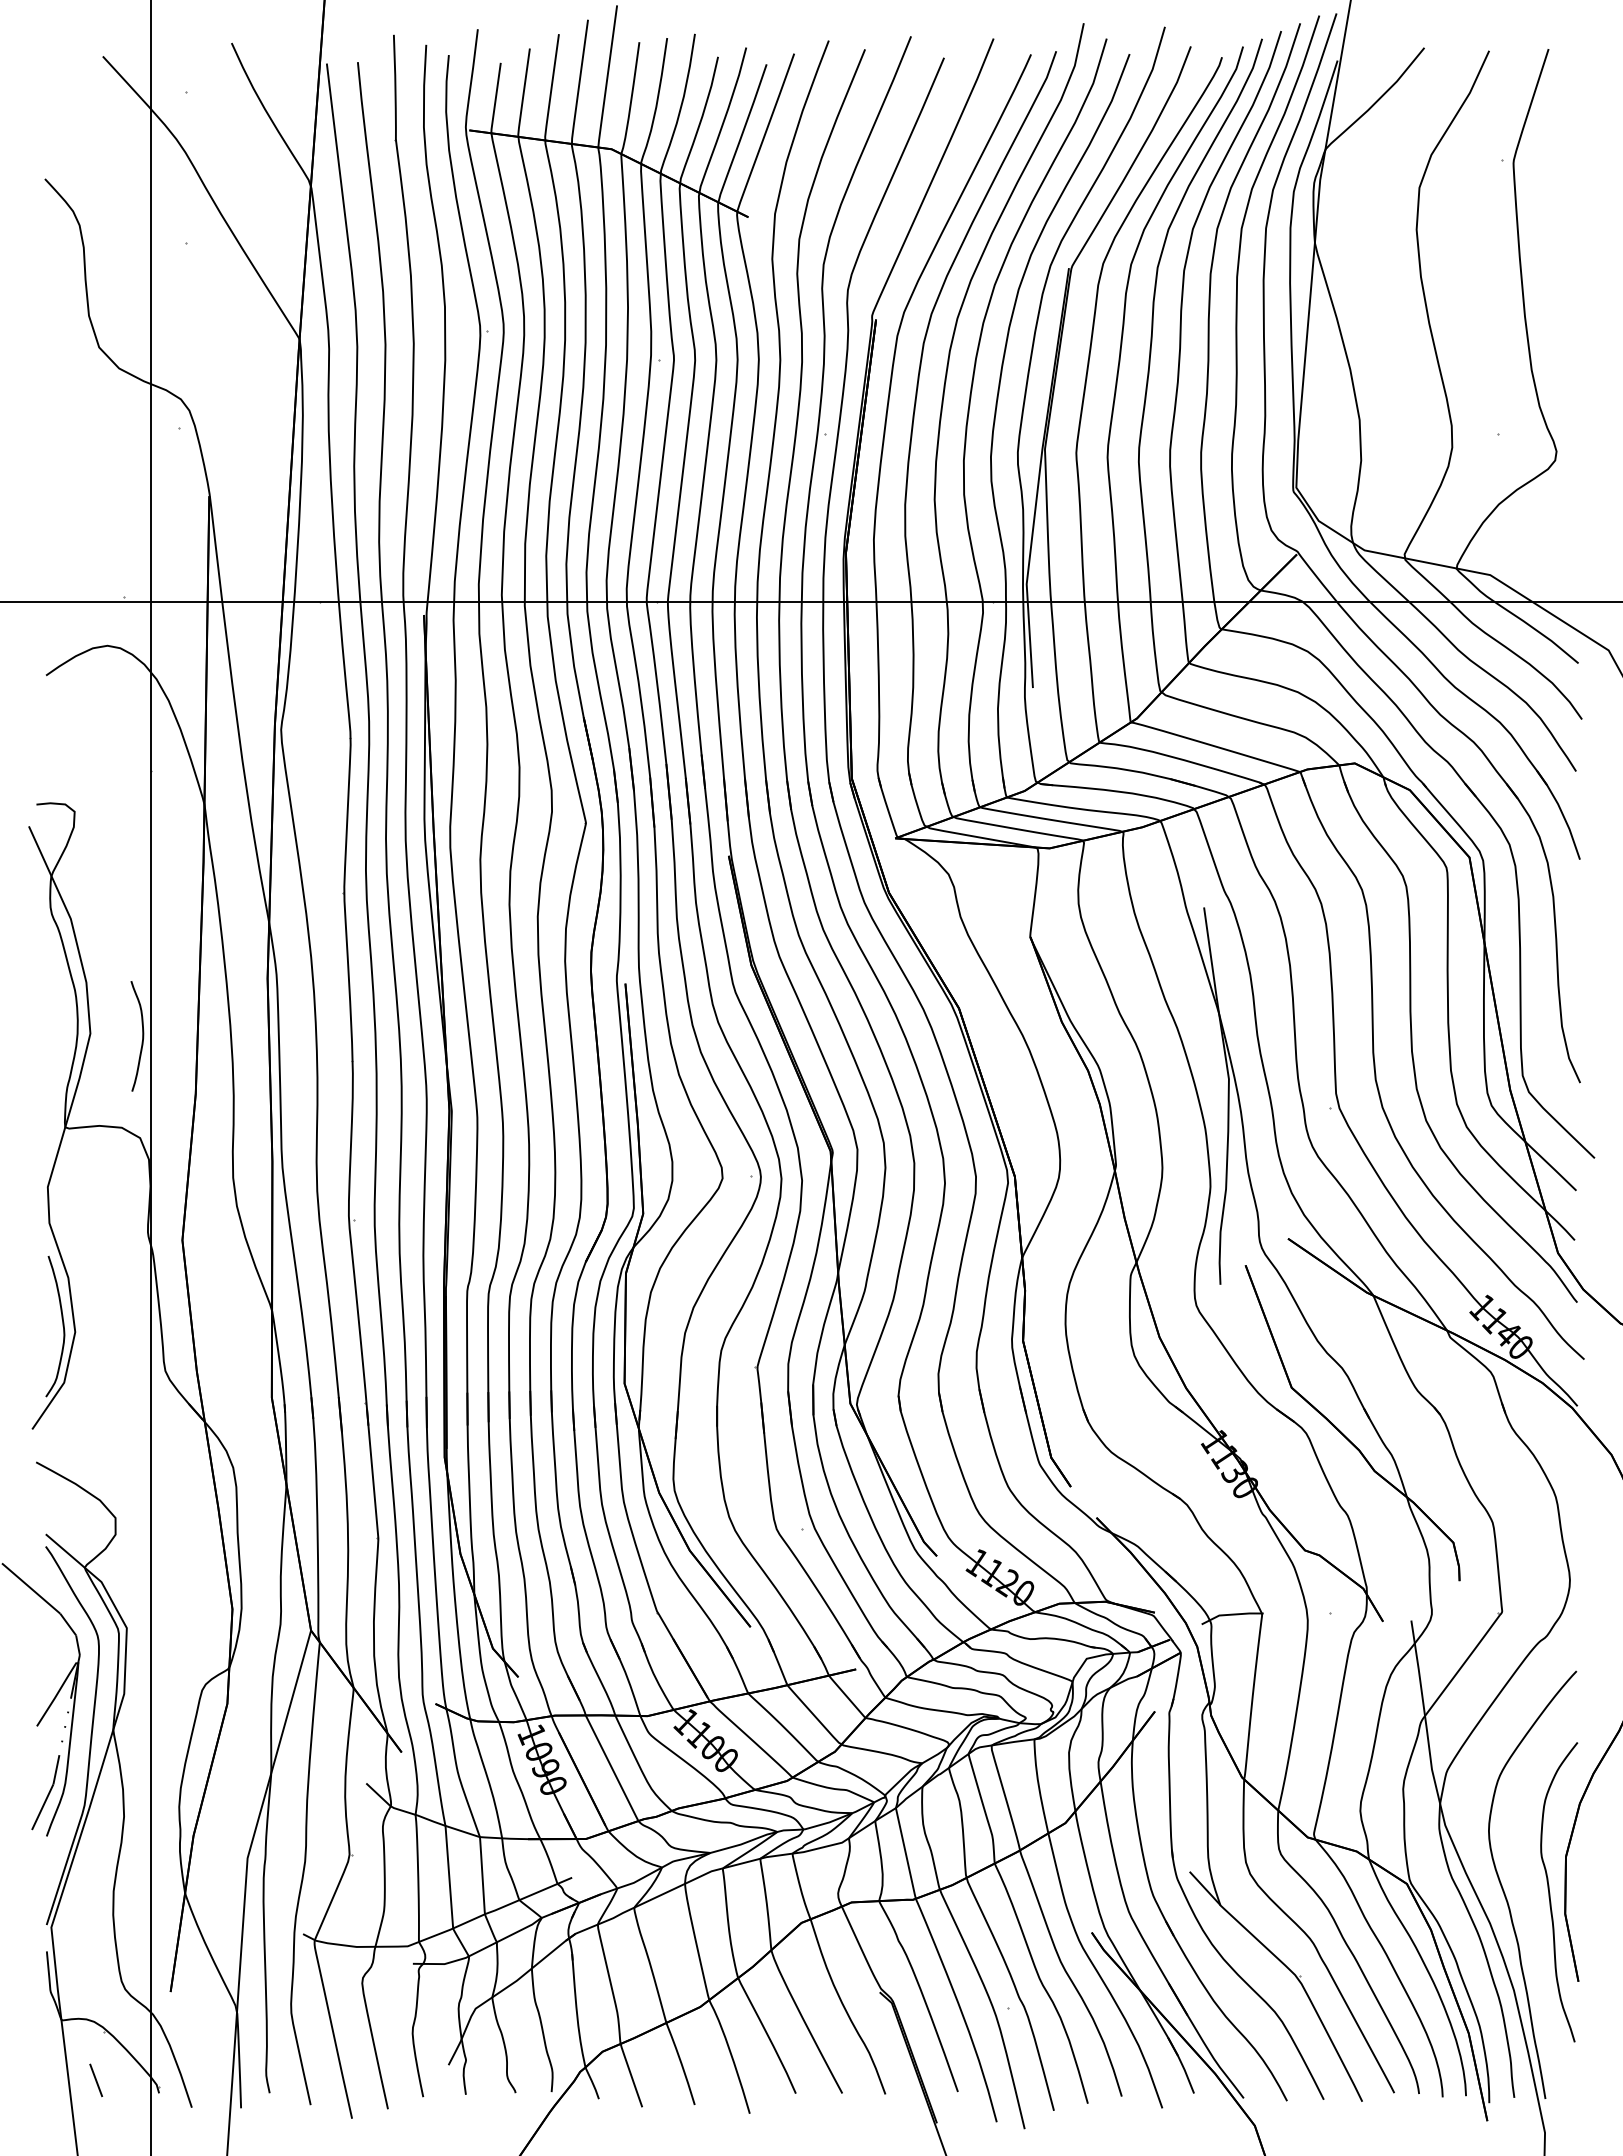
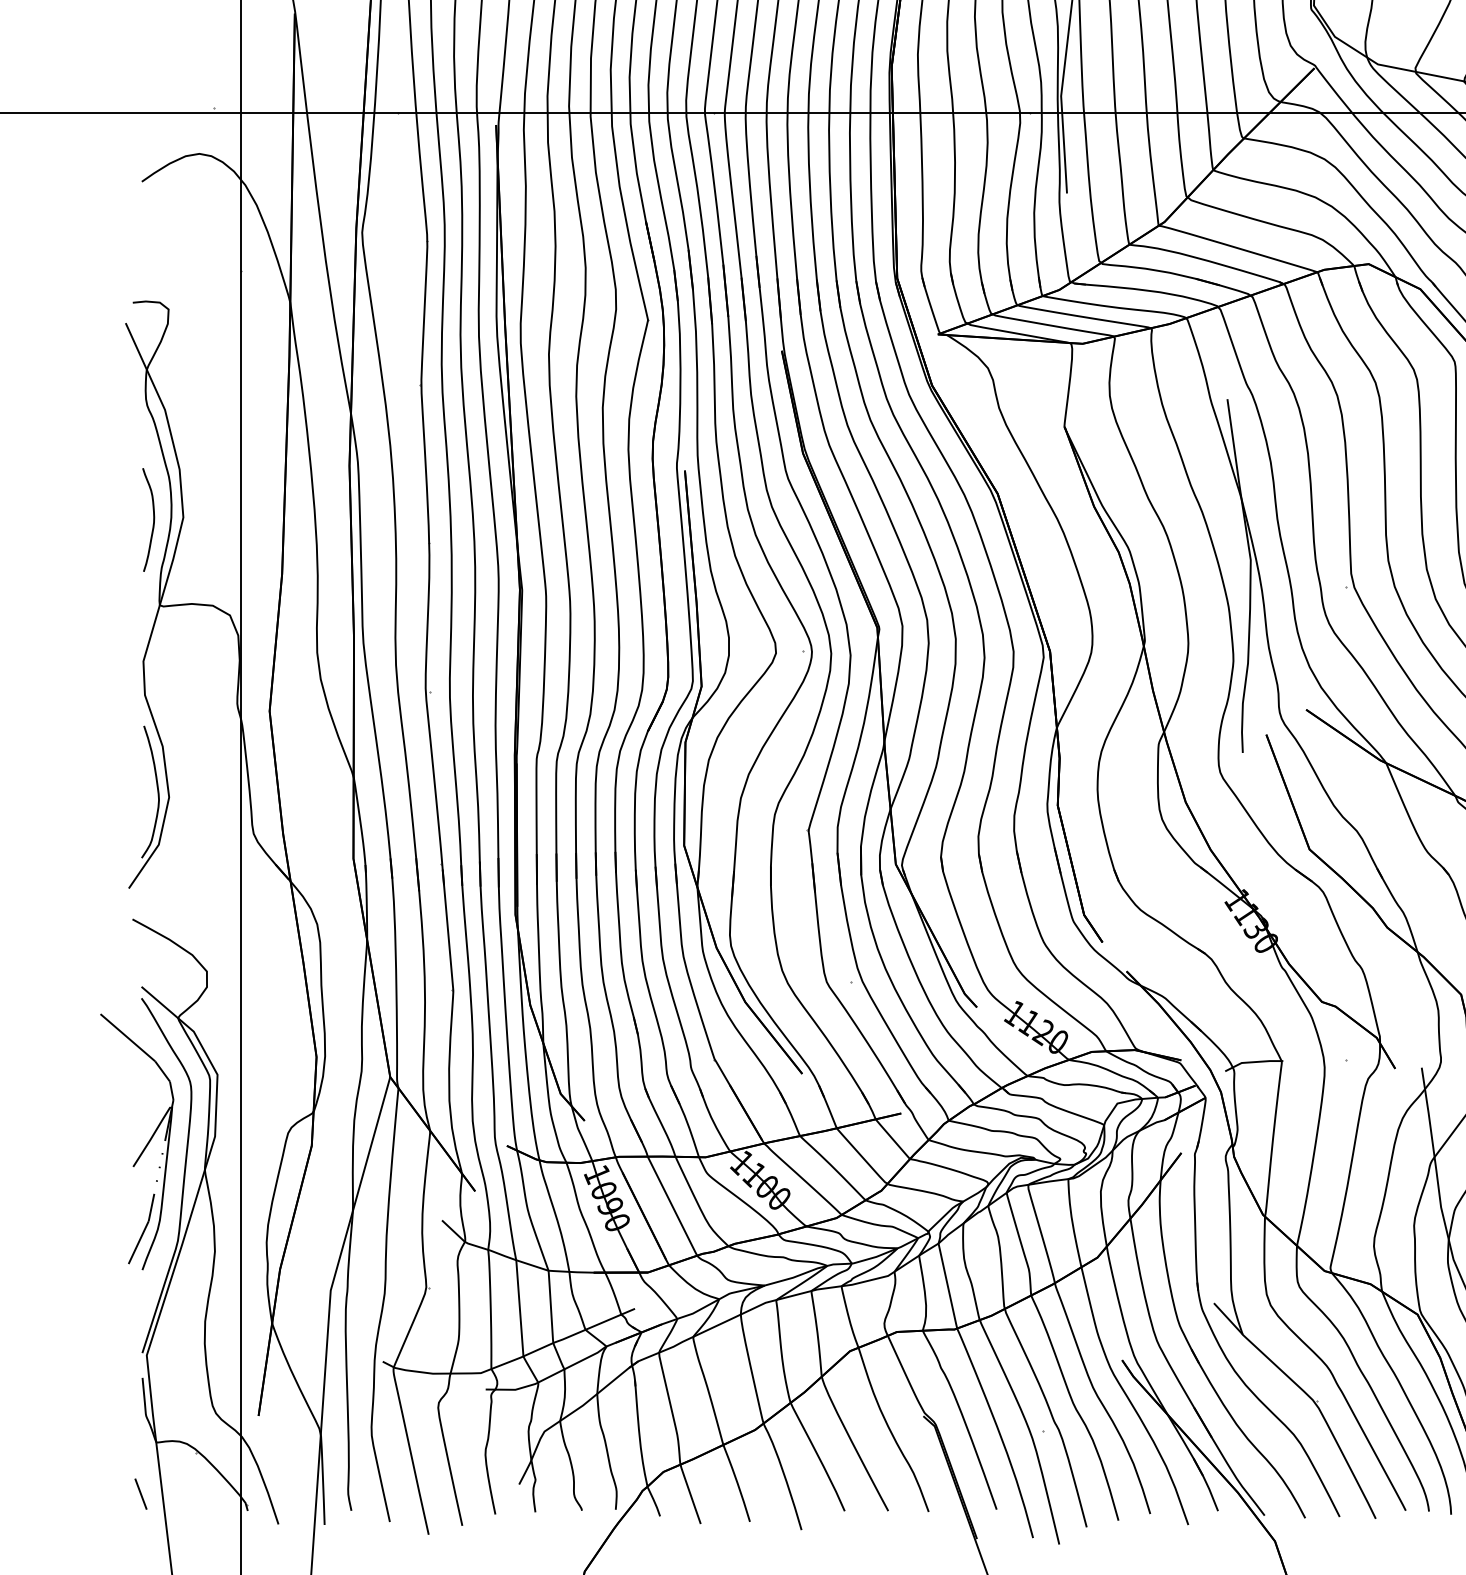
curve: (142, 1036) -> (153, 520), moved
line: (96, 2080) -> (141, 1494), moved

